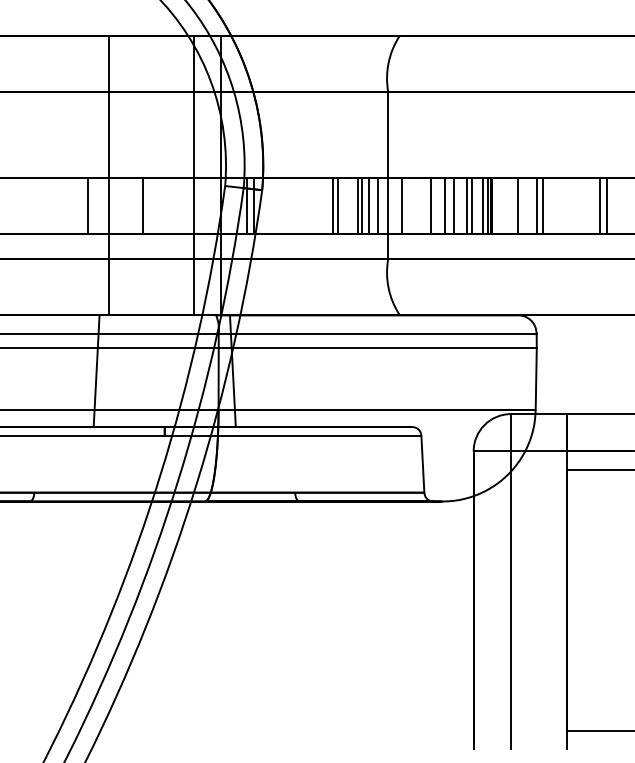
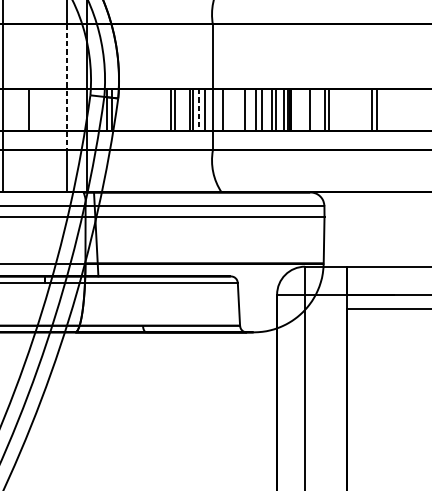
line: (194, 175) -> (67, 87), solid -> dashed
line: (369, 205) -> (198, 109), solid -> dashed

